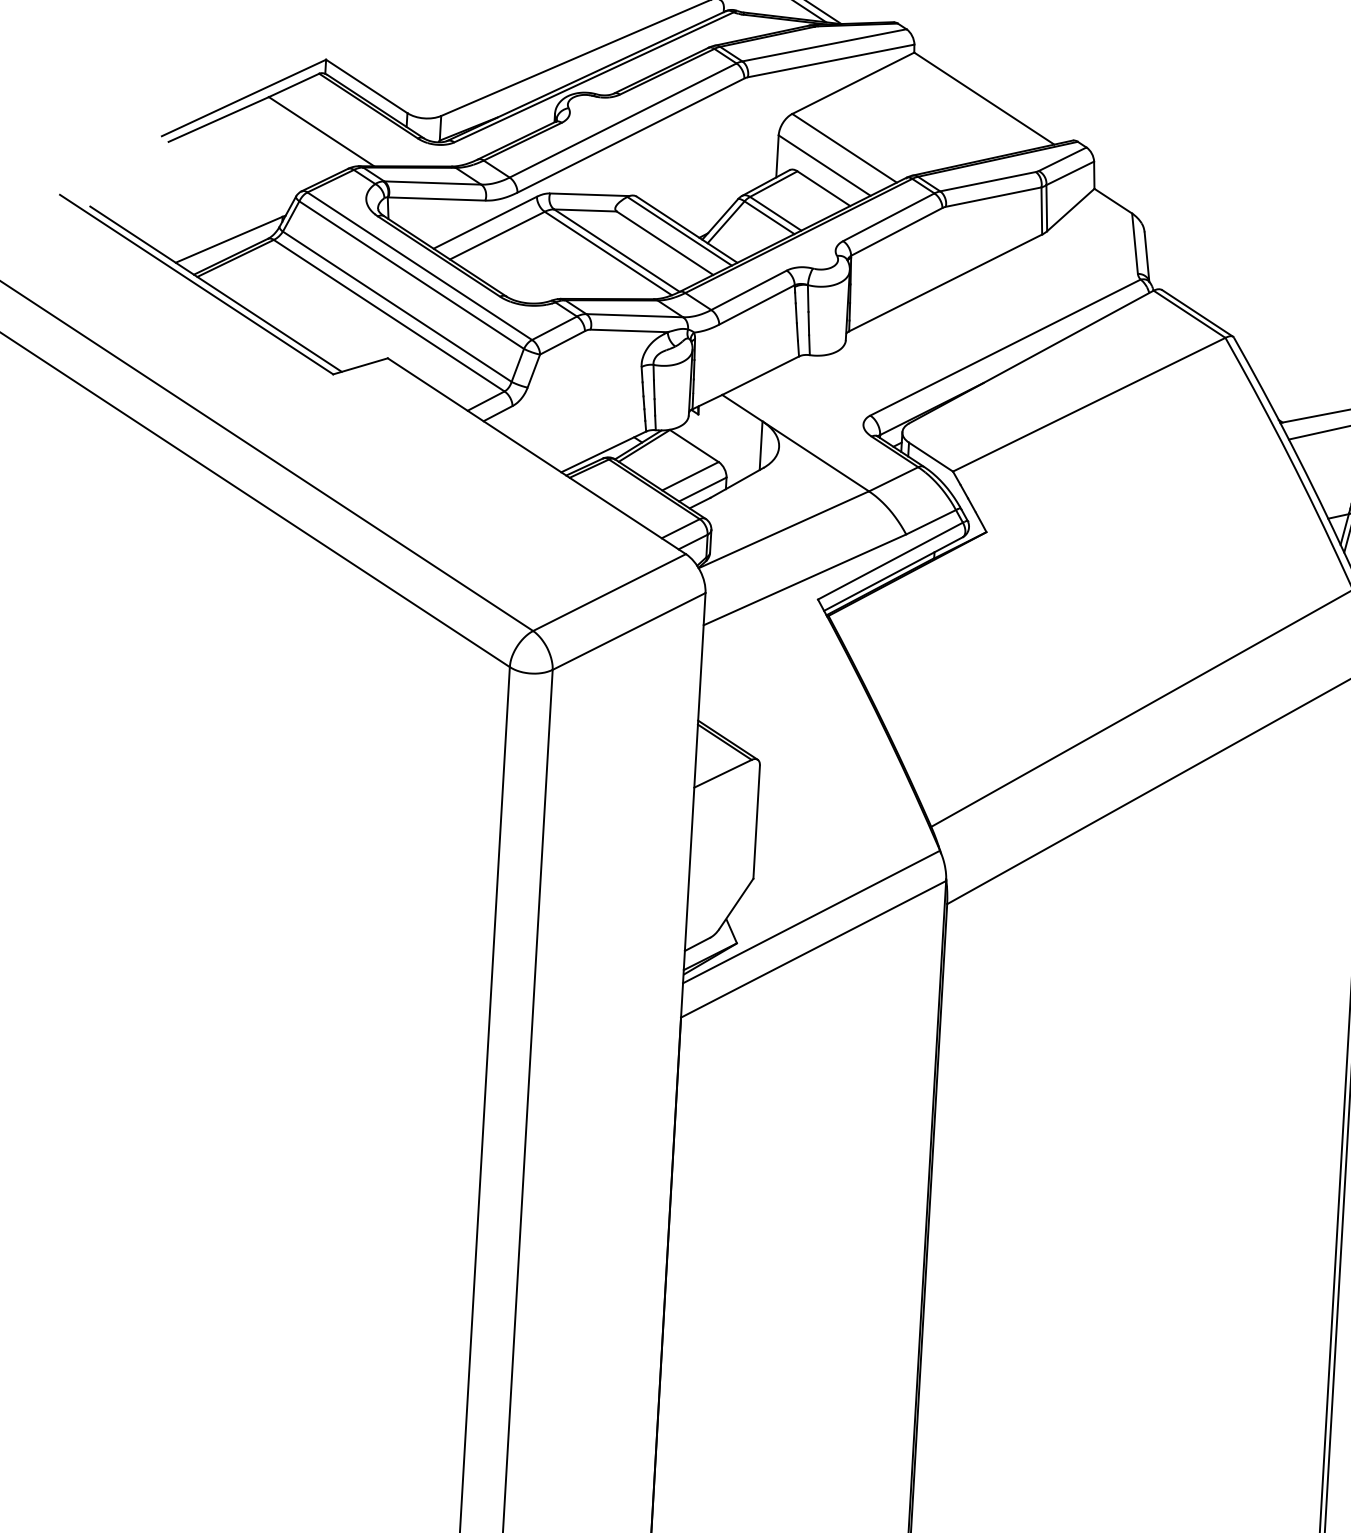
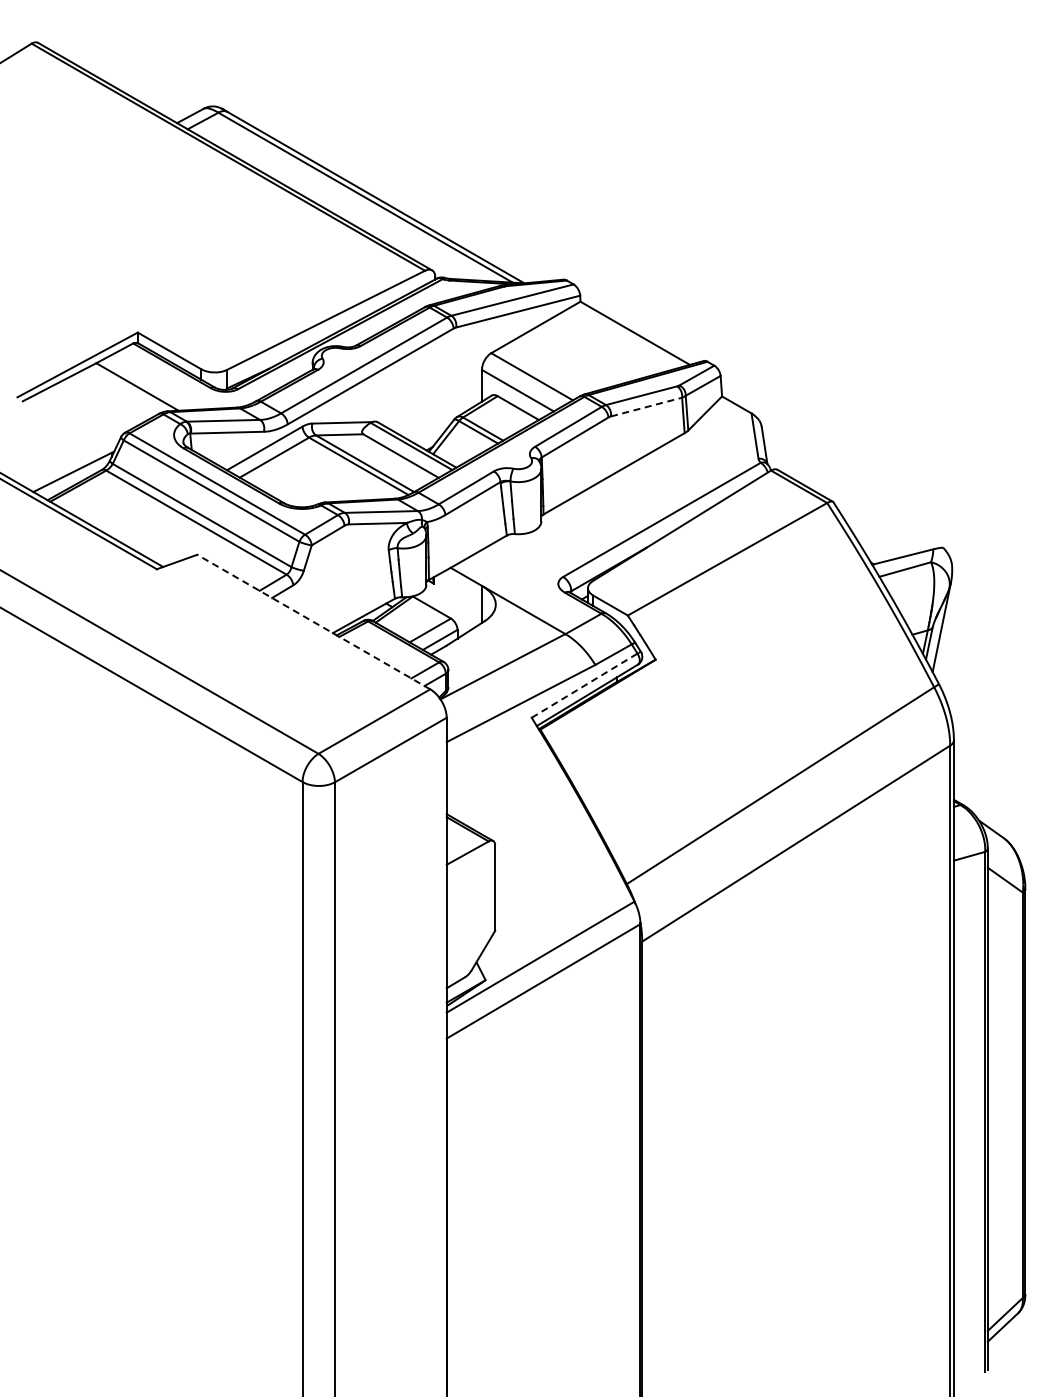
line: (993, 197) -> (646, 407), solid -> dashed
line: (536, 456) -> (313, 622), solid -> dashed
line: (890, 560) -> (584, 685), solid -> dashed

